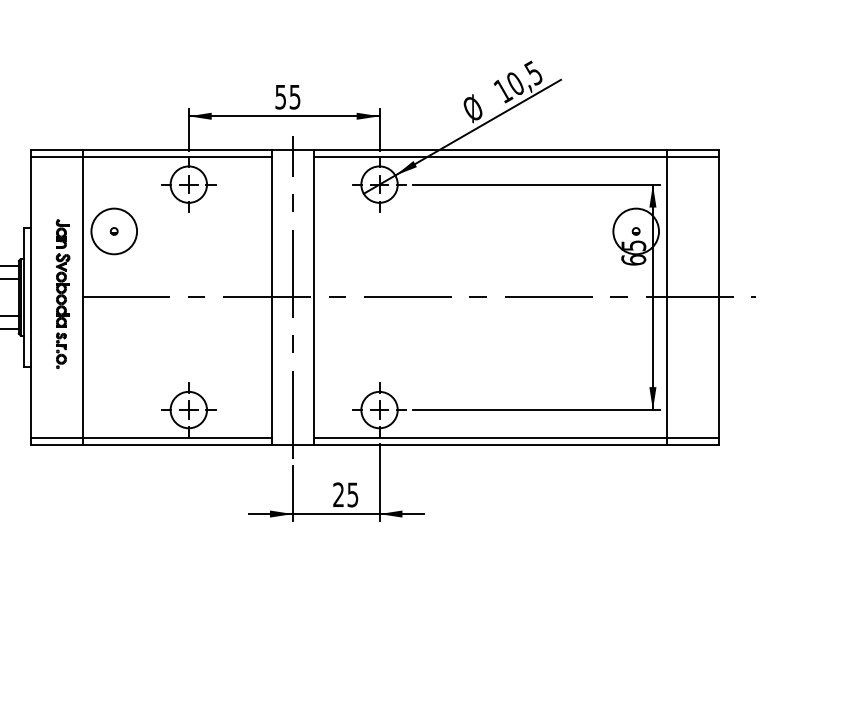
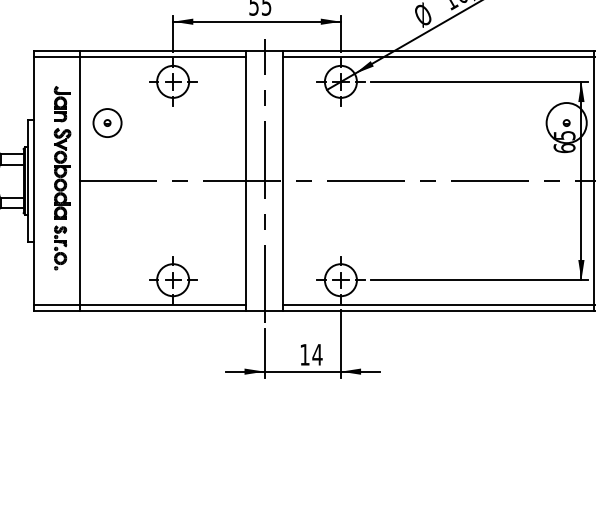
circle: (114, 231) -> (107, 123), size x0.7
part: (62, 293) -> (62, 177), size x1.4
text: (345, 494) -> (310, 354), 25 -> 14

